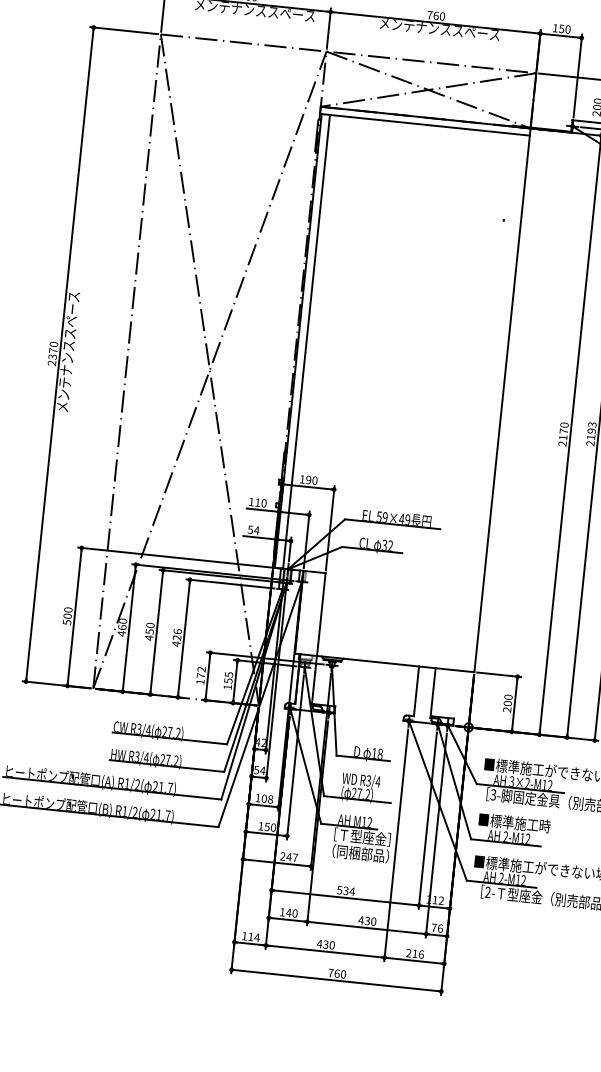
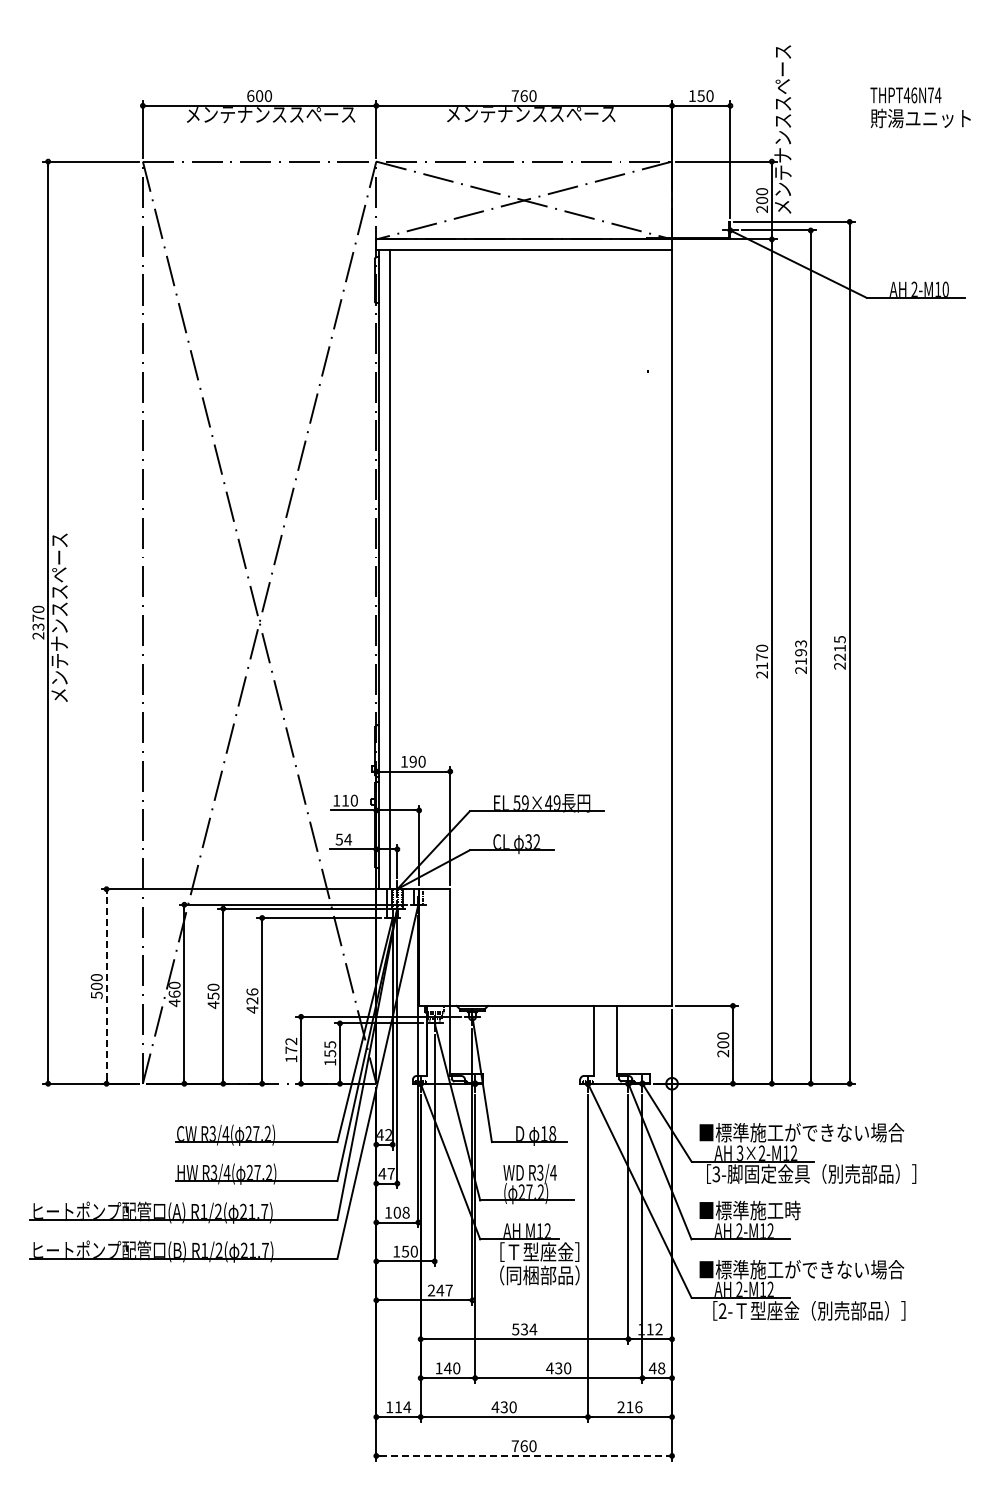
line: (74, 616) -> (106, 985), solid -> dashed
text: (259, 770) -> (386, 1173), 54 -> 47
text: (436, 928) -> (656, 1368), 76 -> 48
line: (336, 980) -> (524, 1455), solid -> dashed

